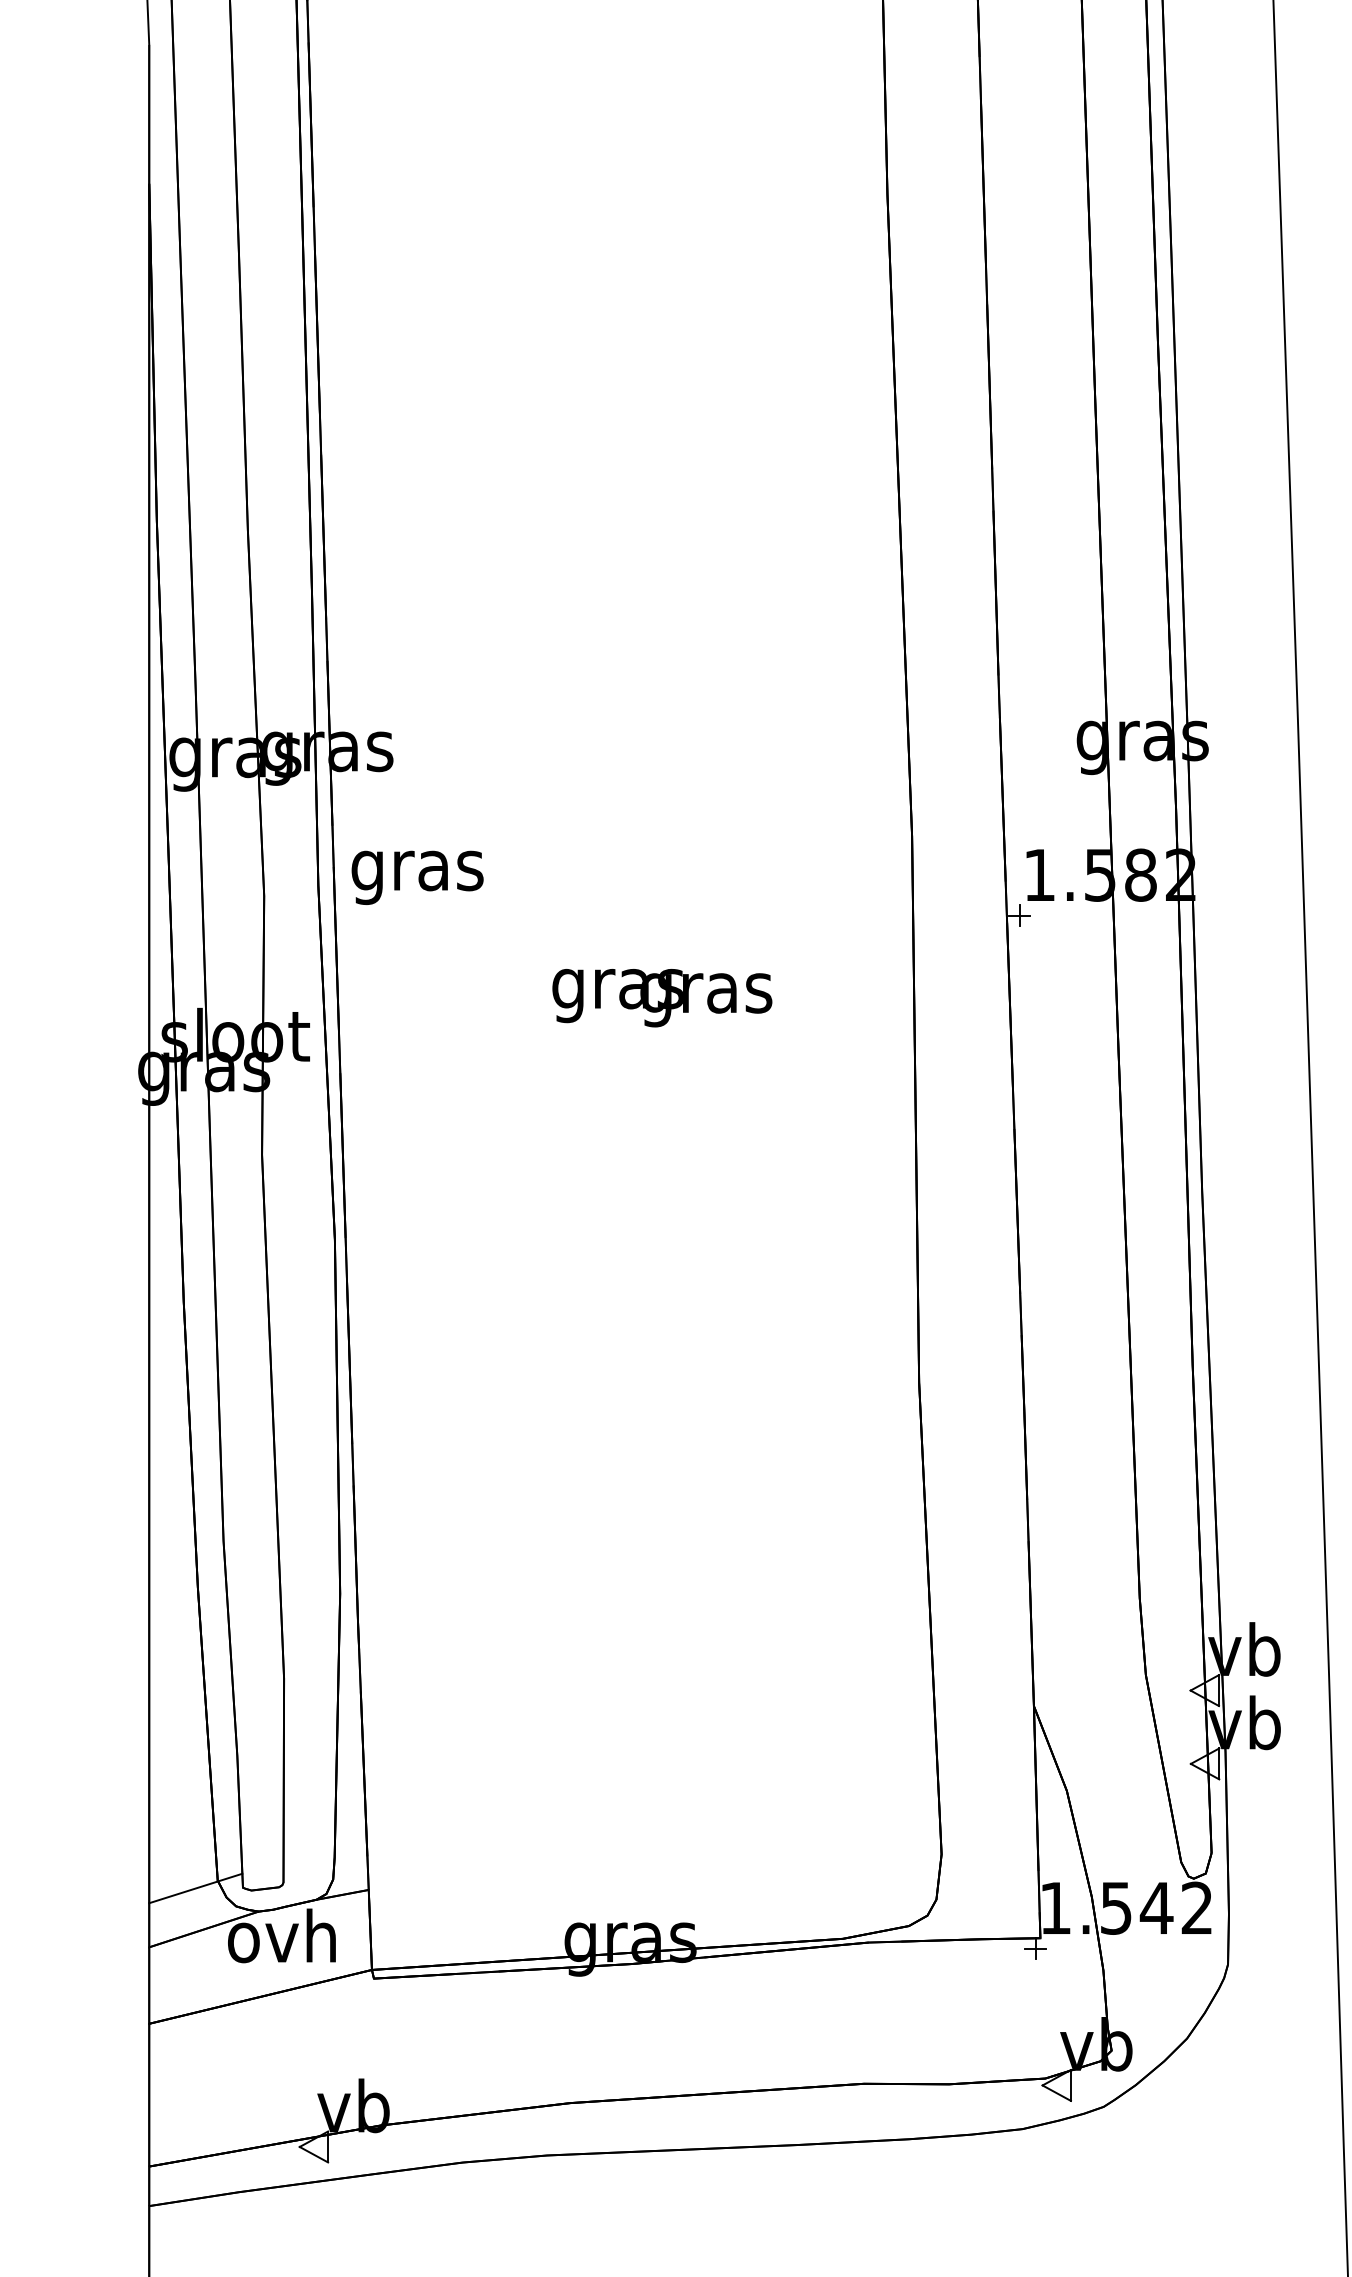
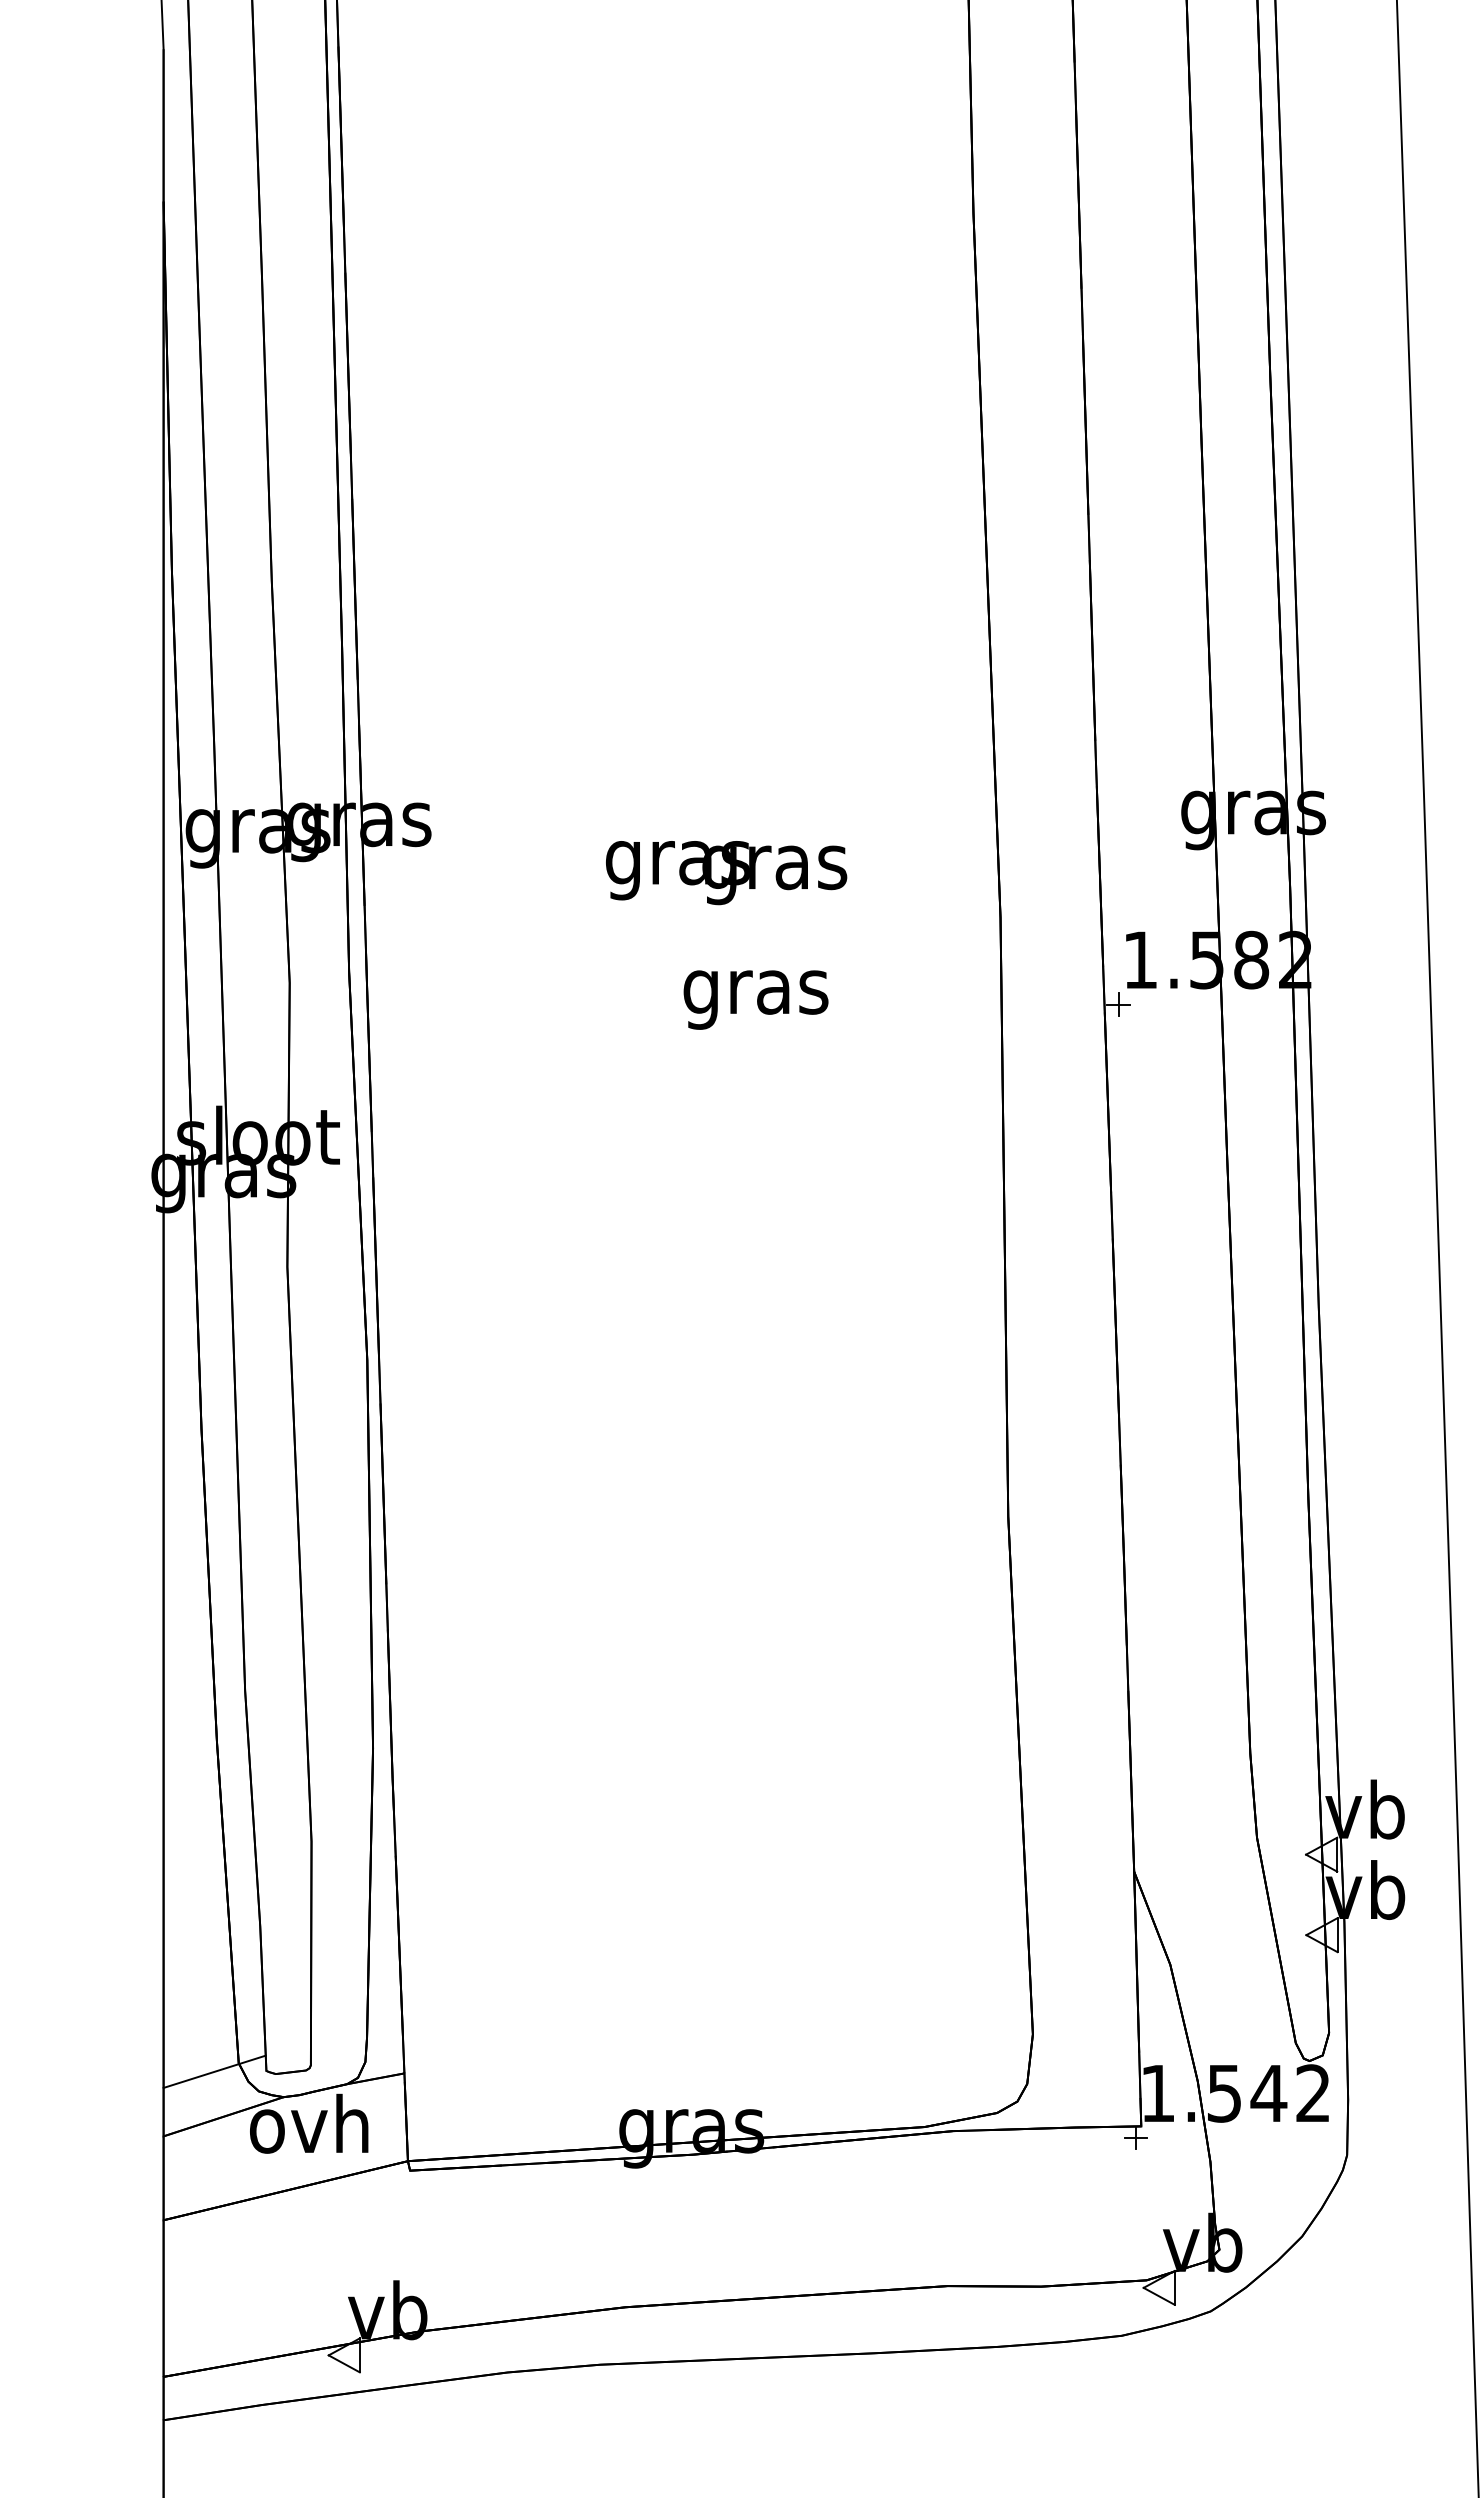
text: (417, 877) -> (755, 999), moved
text: (662, 998) -> (726, 873), moved

